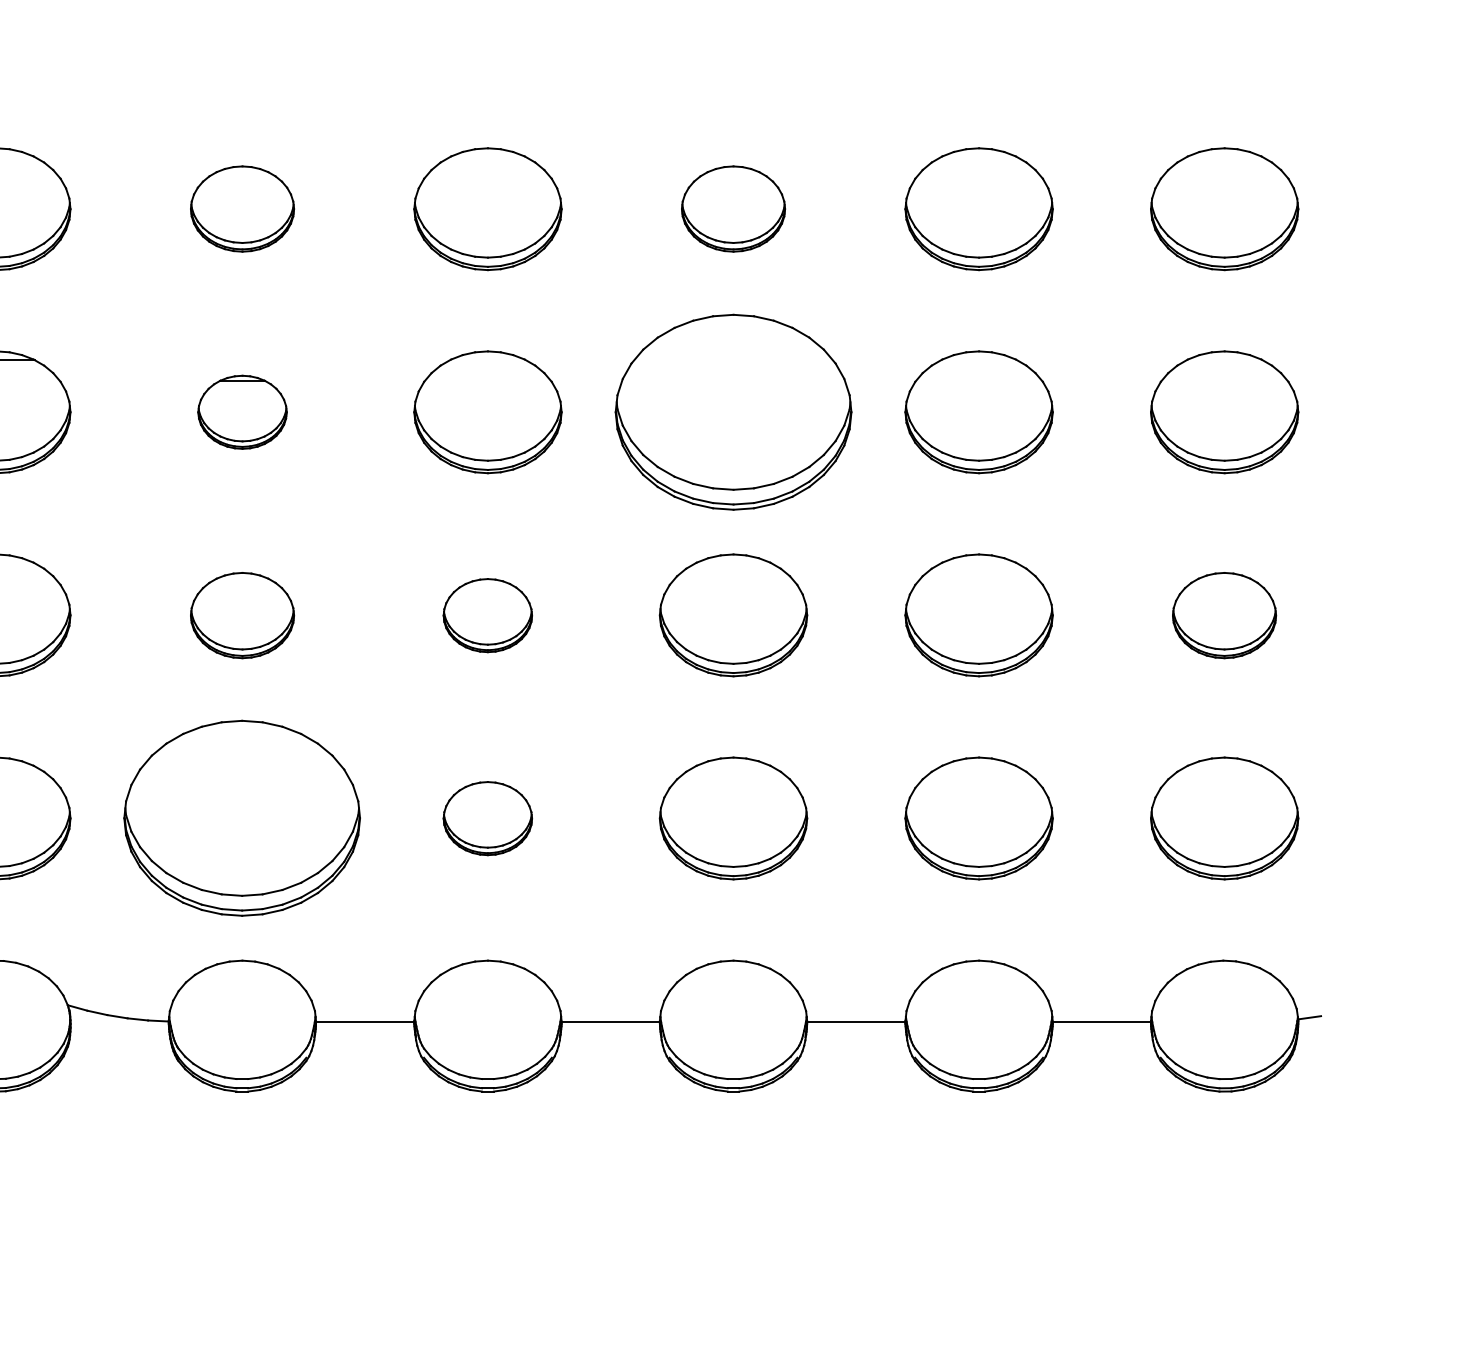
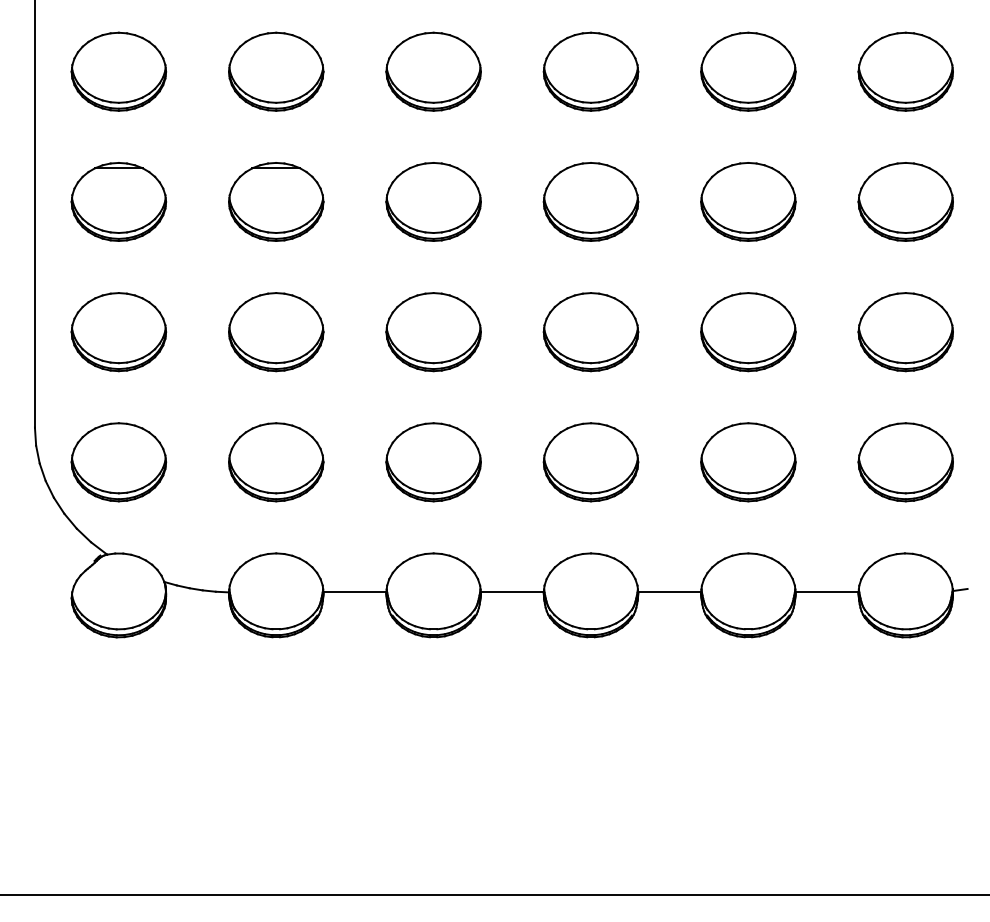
part: (242, 208) -> (276, 71), size x1.43
part: (732, 208) -> (590, 71), size x1.43
part: (242, 411) -> (276, 201), size x1.67
part: (732, 411) -> (590, 201), size x0.62
part: (242, 615) -> (276, 332), size x1.43
part: (487, 615) -> (433, 332), size x1.67
part: (1224, 615) -> (905, 332), size x1.43
part: (242, 818) -> (276, 462), size x0.62
part: (487, 818) -> (433, 462), size x1.67

